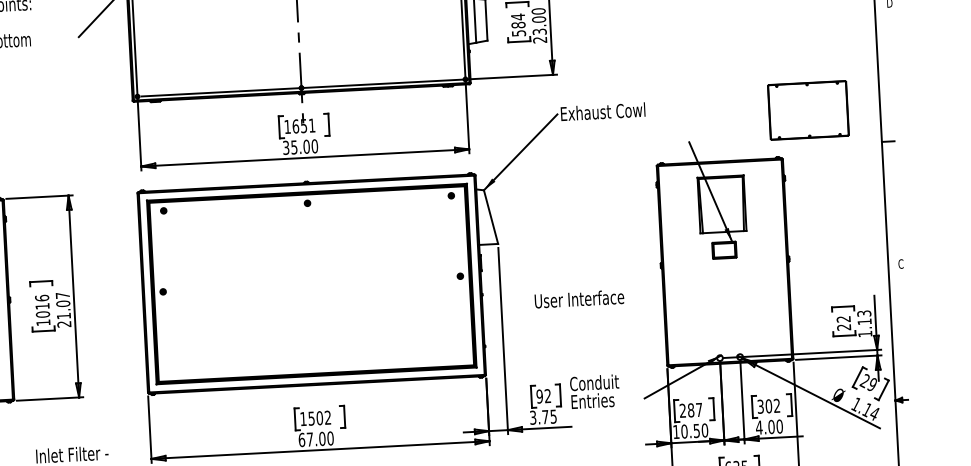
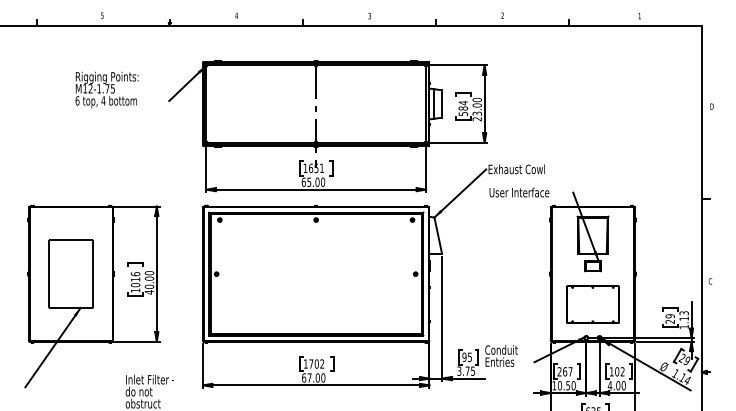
part: (807, 110) -> (592, 304), moved
text: (285, 146) -> (303, 181), 35.00 -> 65.00
text: (579, 298) -> (519, 192), moved
text: (63, 309) -> (149, 282), 21.07 -> 40.00
text: (842, 319) -> (669, 316), 22 -> 29
text: (547, 396) -> (469, 357), 92 -> 95
text: (760, 406) -> (611, 371), 302 -> 102
text: (691, 409) -> (565, 371), 287 -> 267
text: (311, 417) -> (311, 363), 1502 -> 1702

